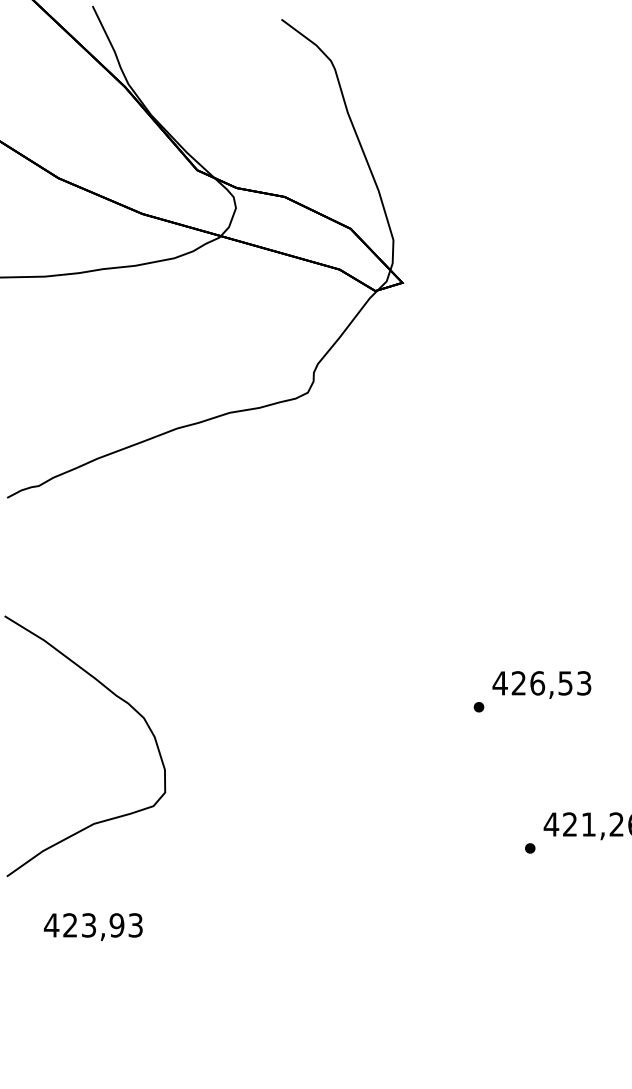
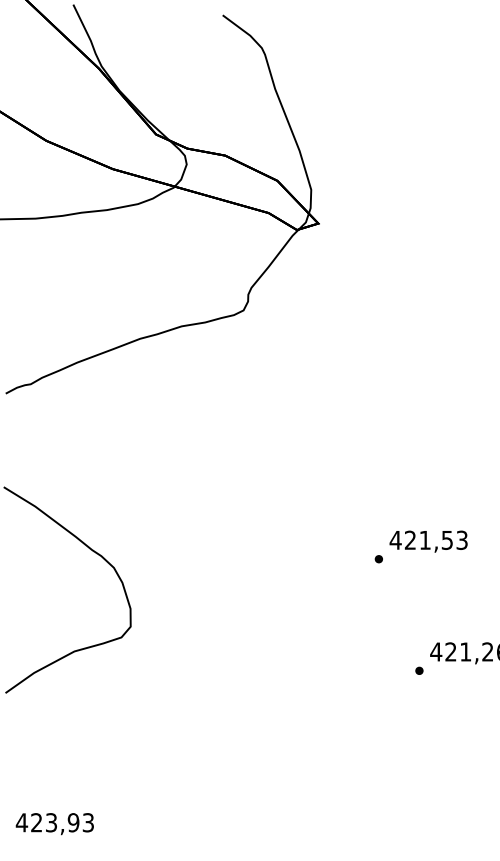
text: (537, 682) -> (425, 539), 426,53 -> 421,53
text: (92, 927) -> (54, 824), moved

